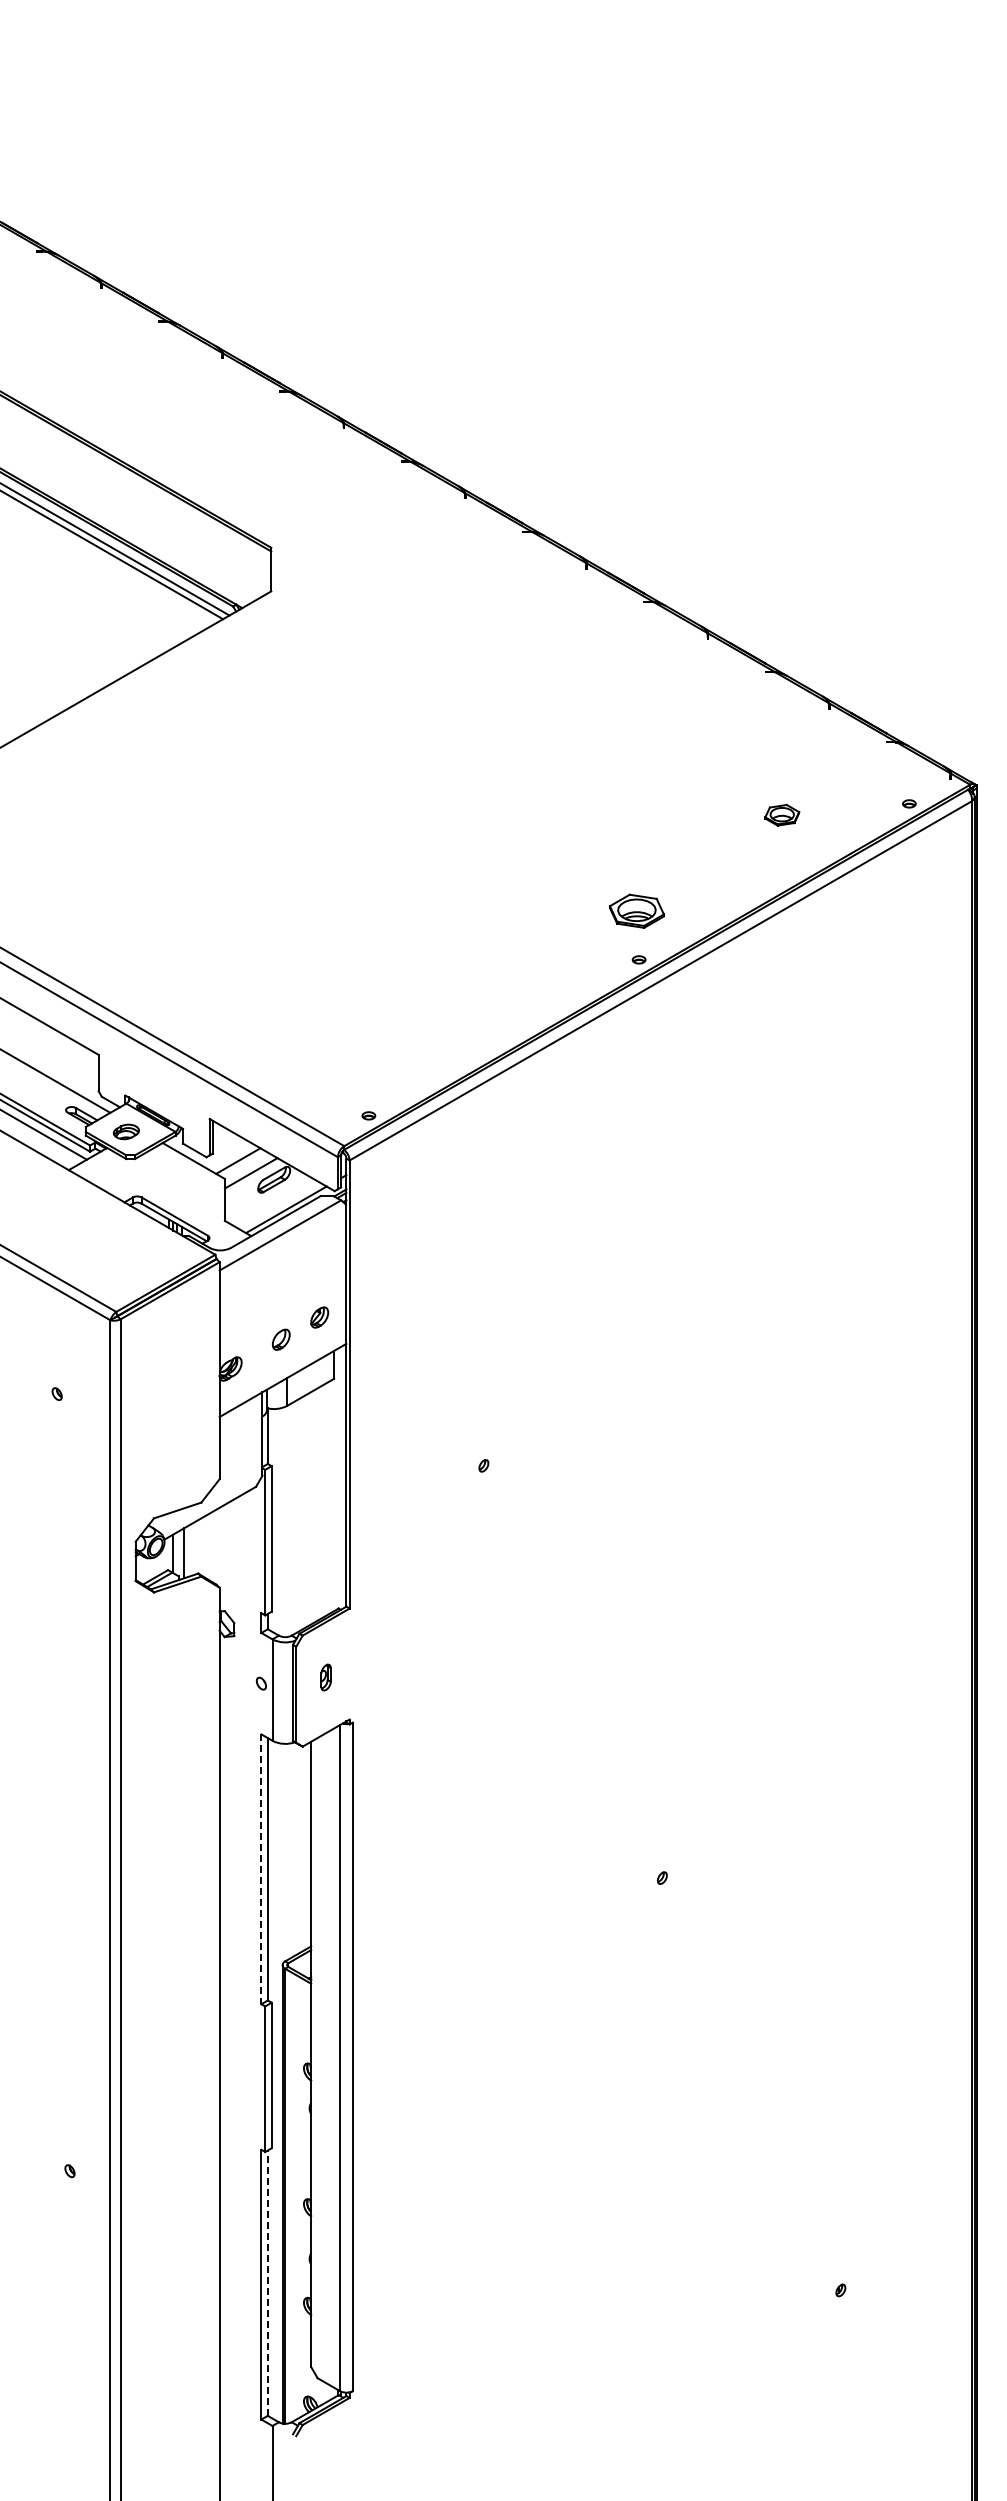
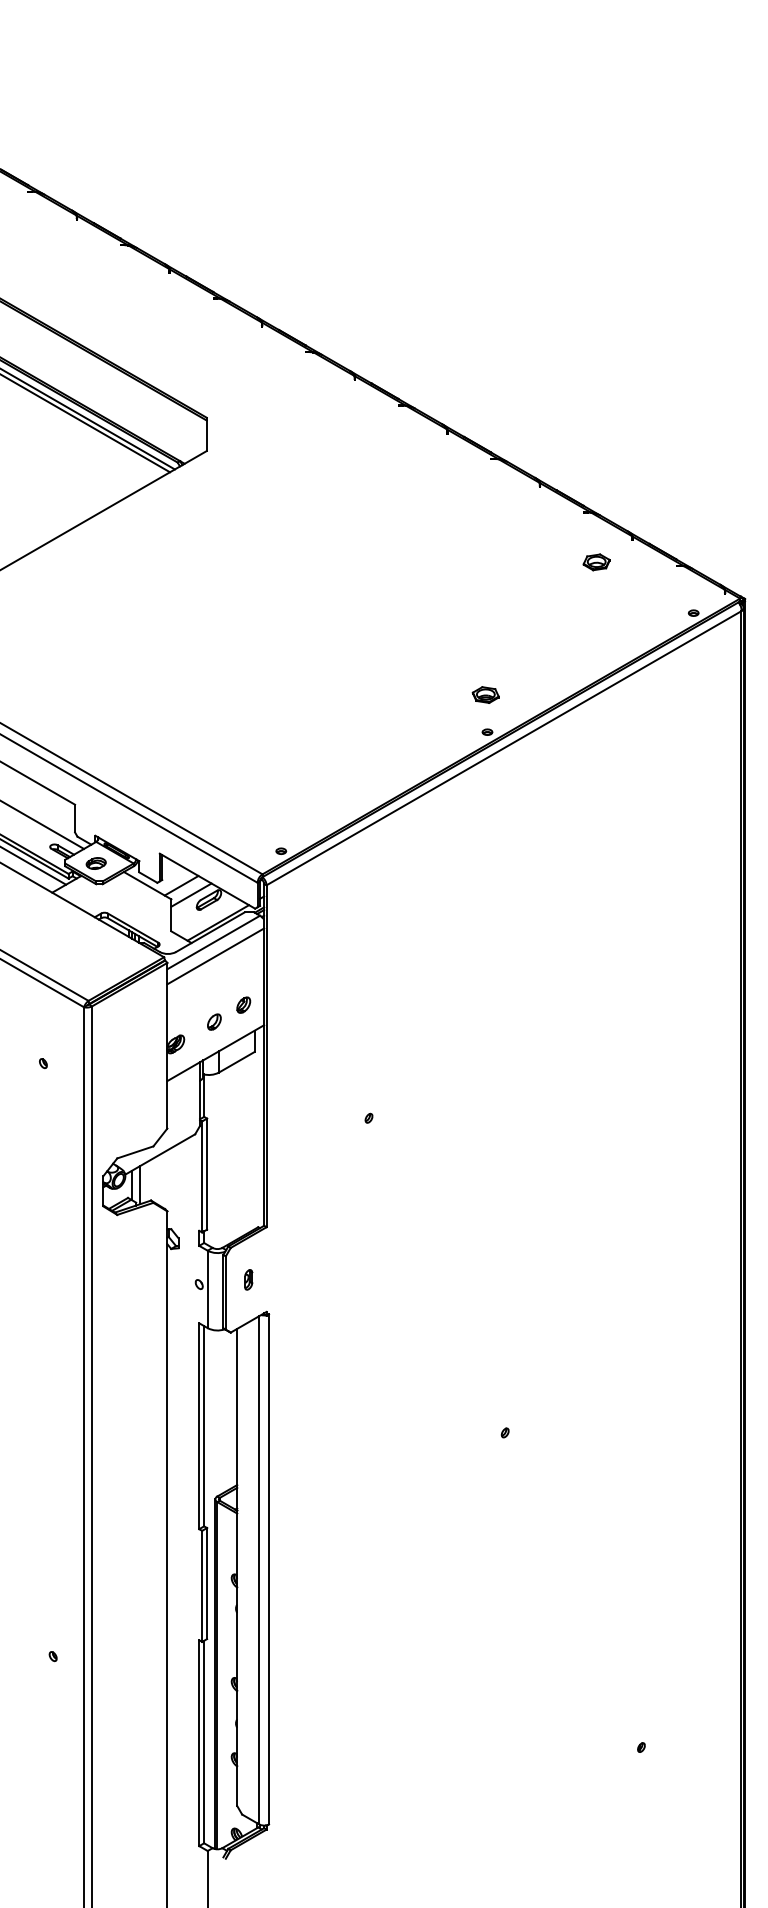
part: (782, 814) -> (596, 561), moved
part: (636, 910) -> (485, 694), size x0.62
line: (282, 1253) -> (215, 956), added
line: (261, 1869) -> (199, 1426), dashed -> solid
line: (267, 2283) -> (203, 1742), dashed -> solid

